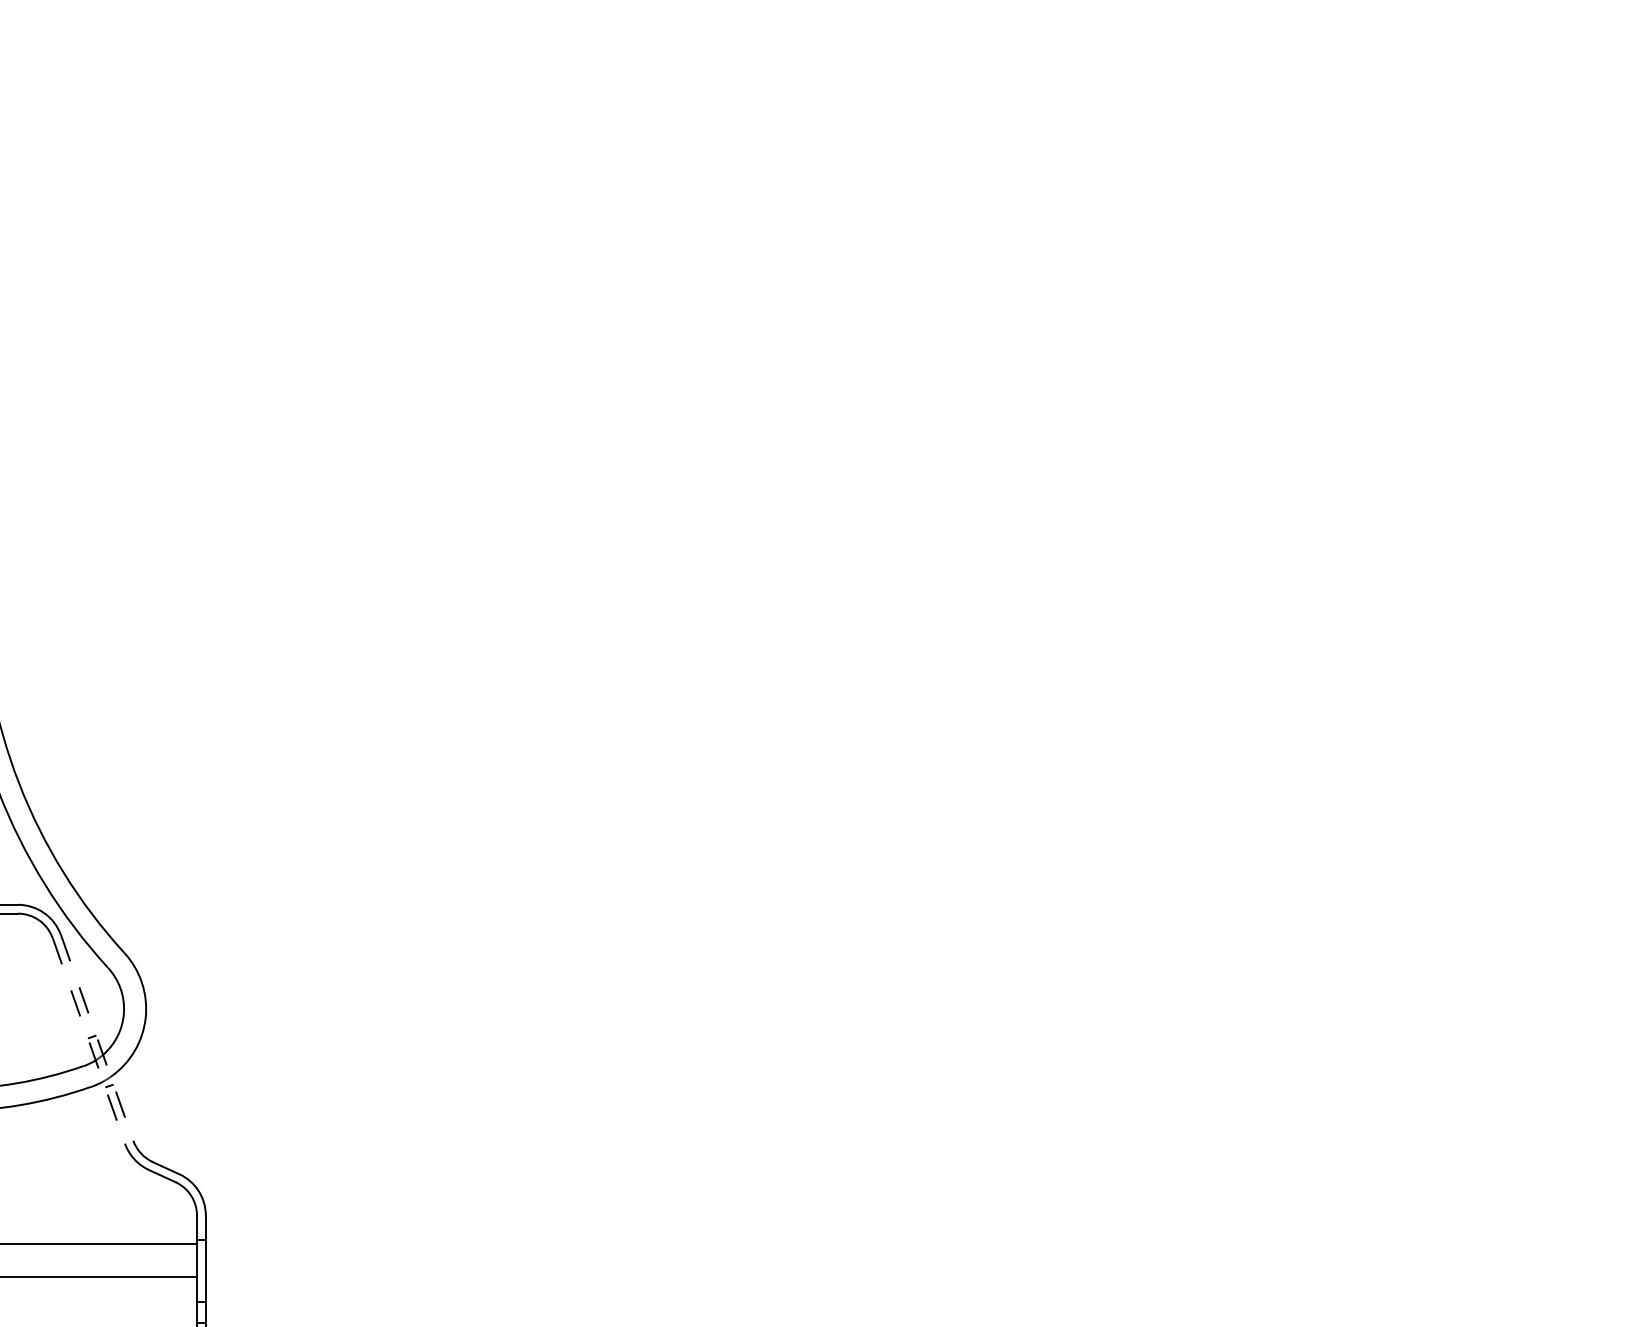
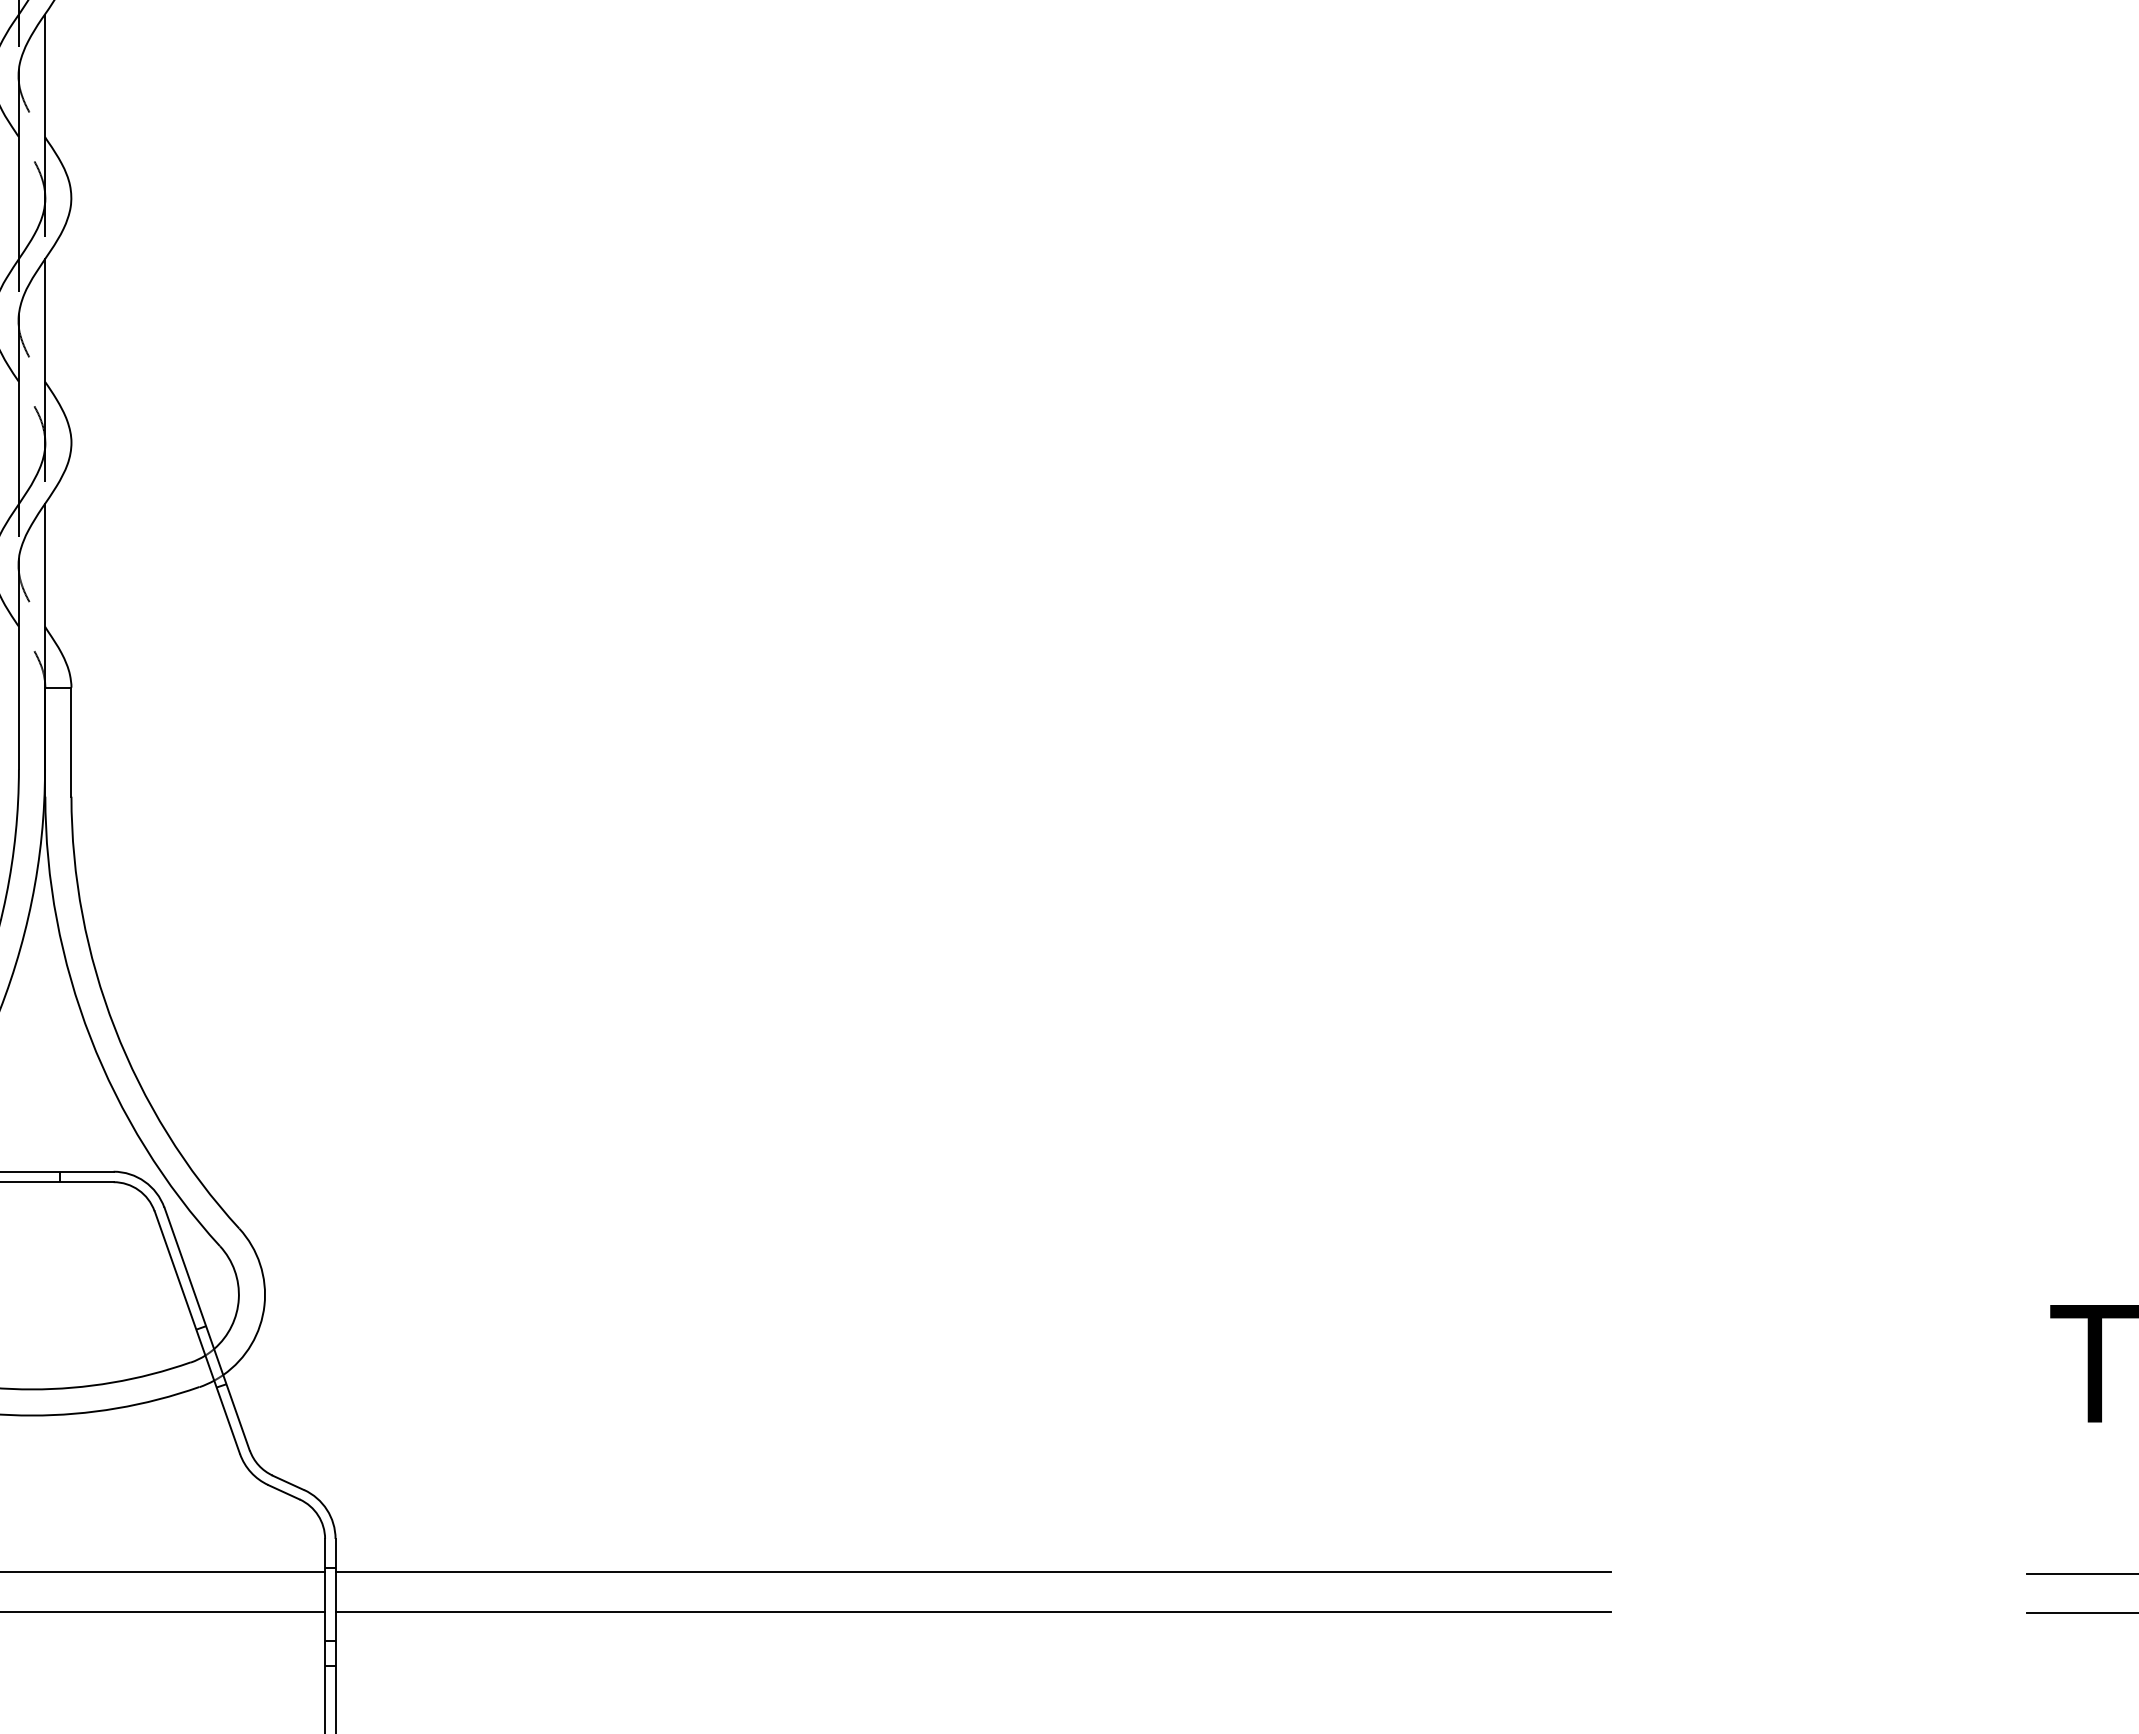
line: (97, 1038) -> (207, 1329), dashed -> solid
line: (89, 1040) -> (197, 1332), dashed -> solid
line: (744, 1243) -> (972, 1572), added
line: (744, 1277) -> (972, 1612), added

